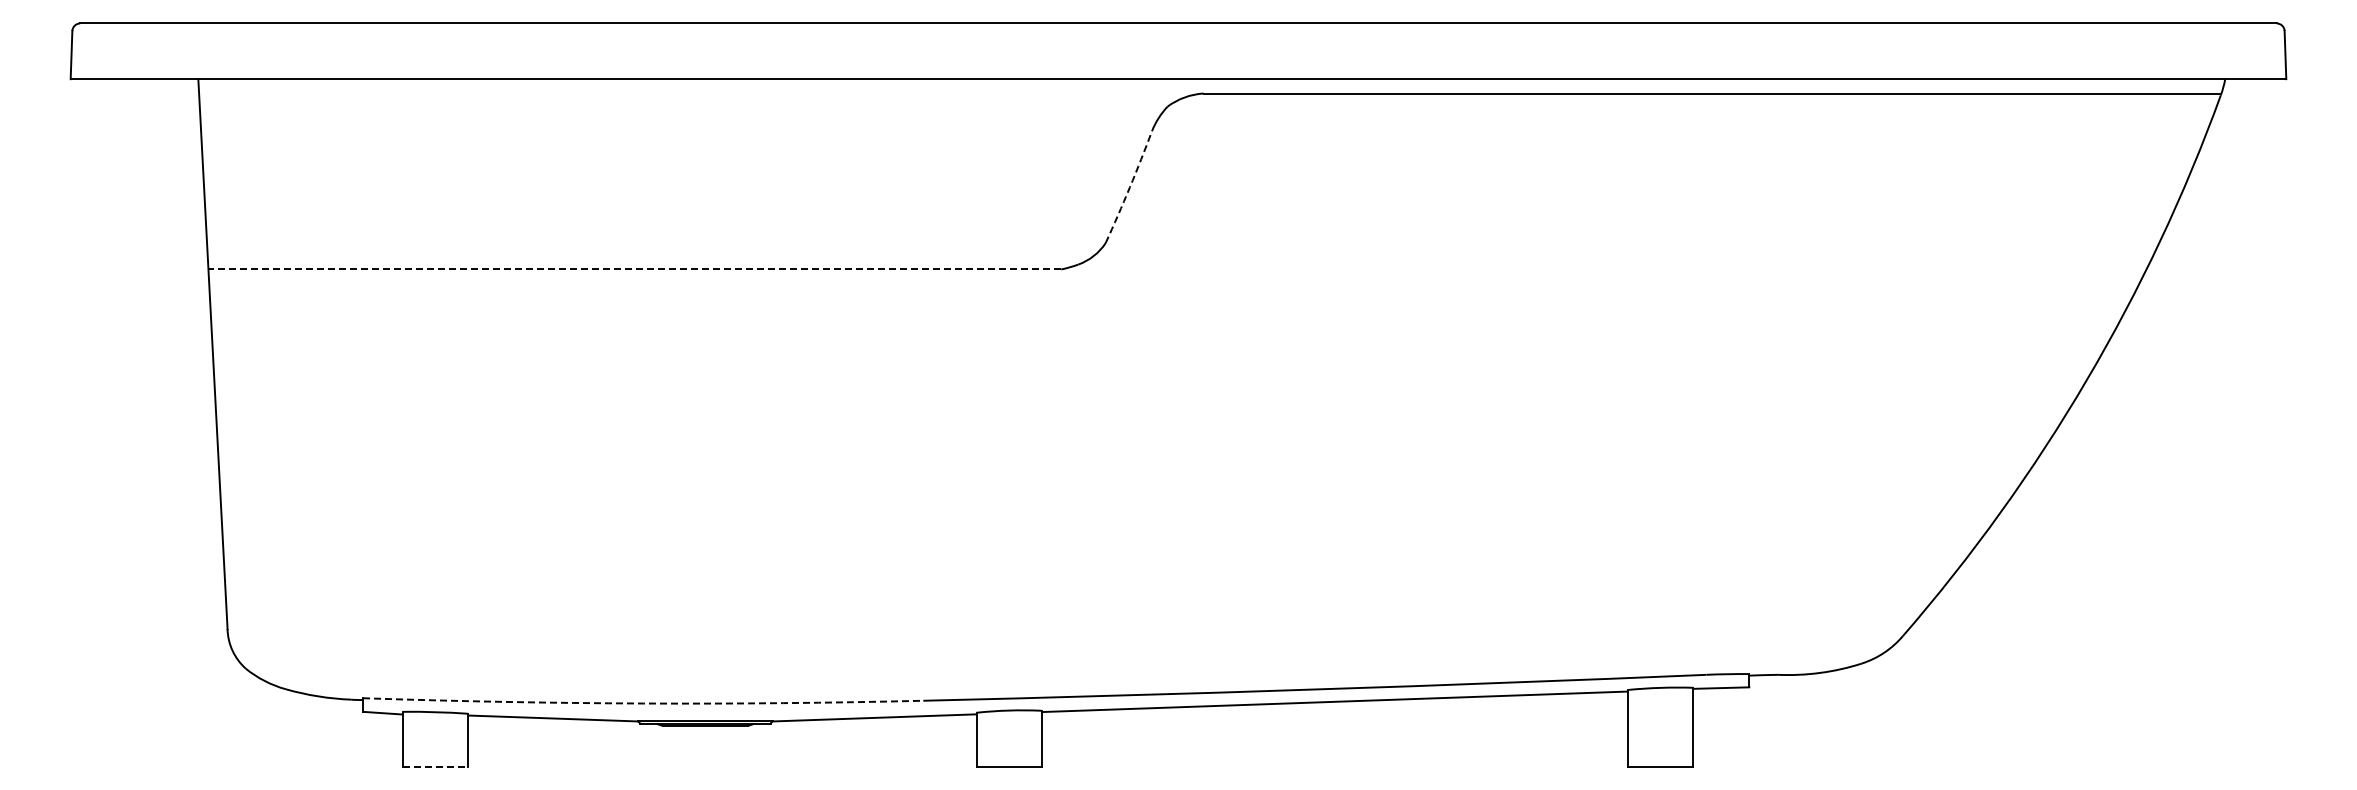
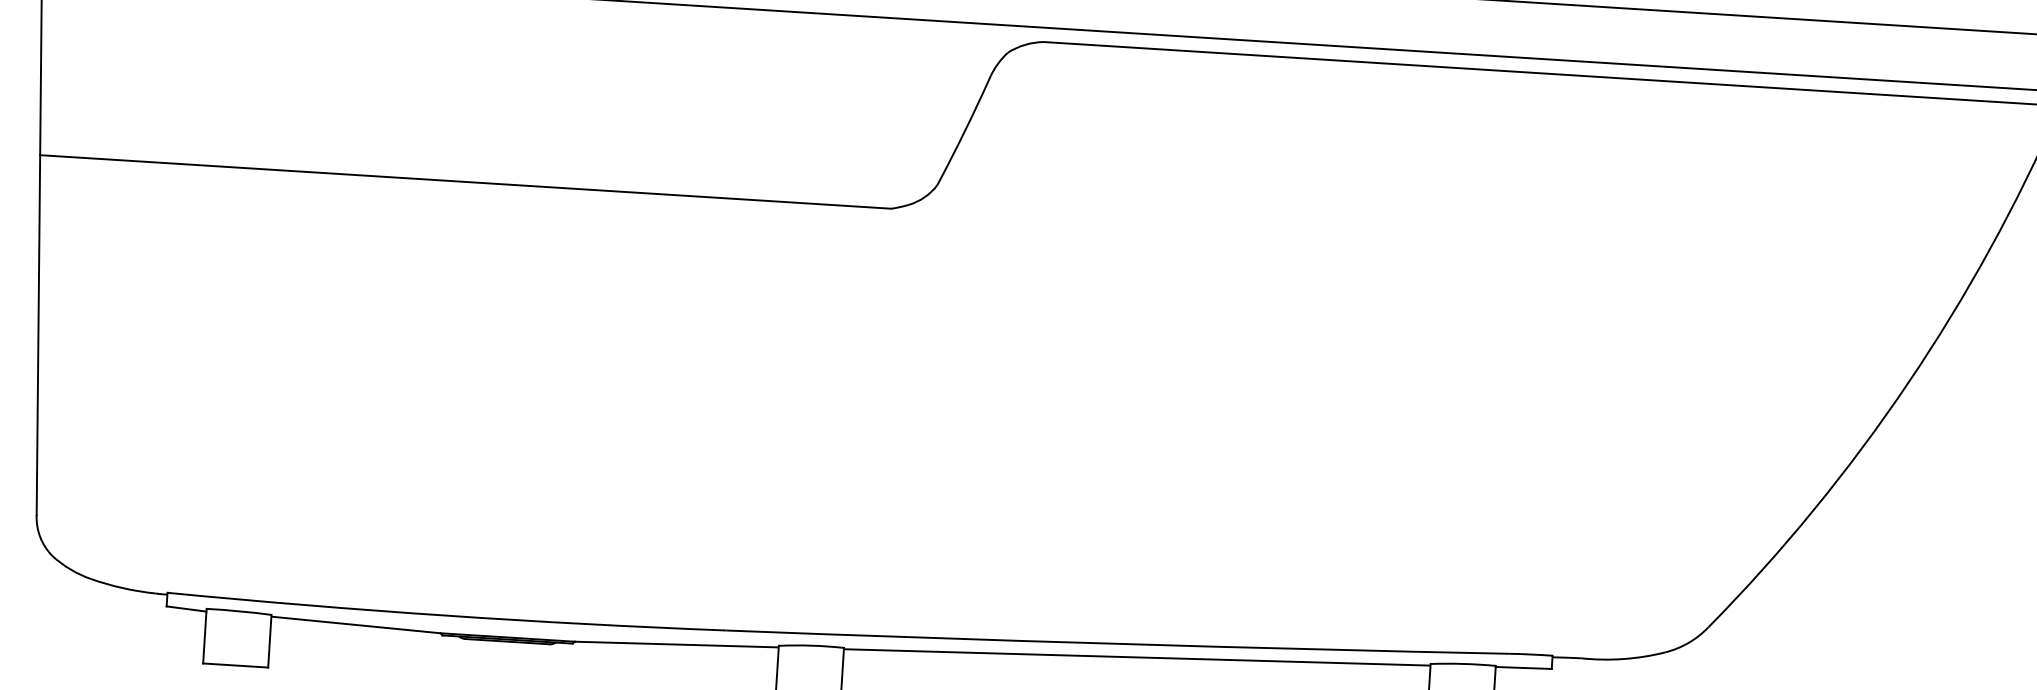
arc: (1129, 187) -> (964, 131), dashed -> solid
line: (634, 269) -> (465, 181), dashed -> solid
arc: (643, 703) -> (447, 615), dashed -> solid
line: (435, 766) -> (235, 665), dashed -> solid

